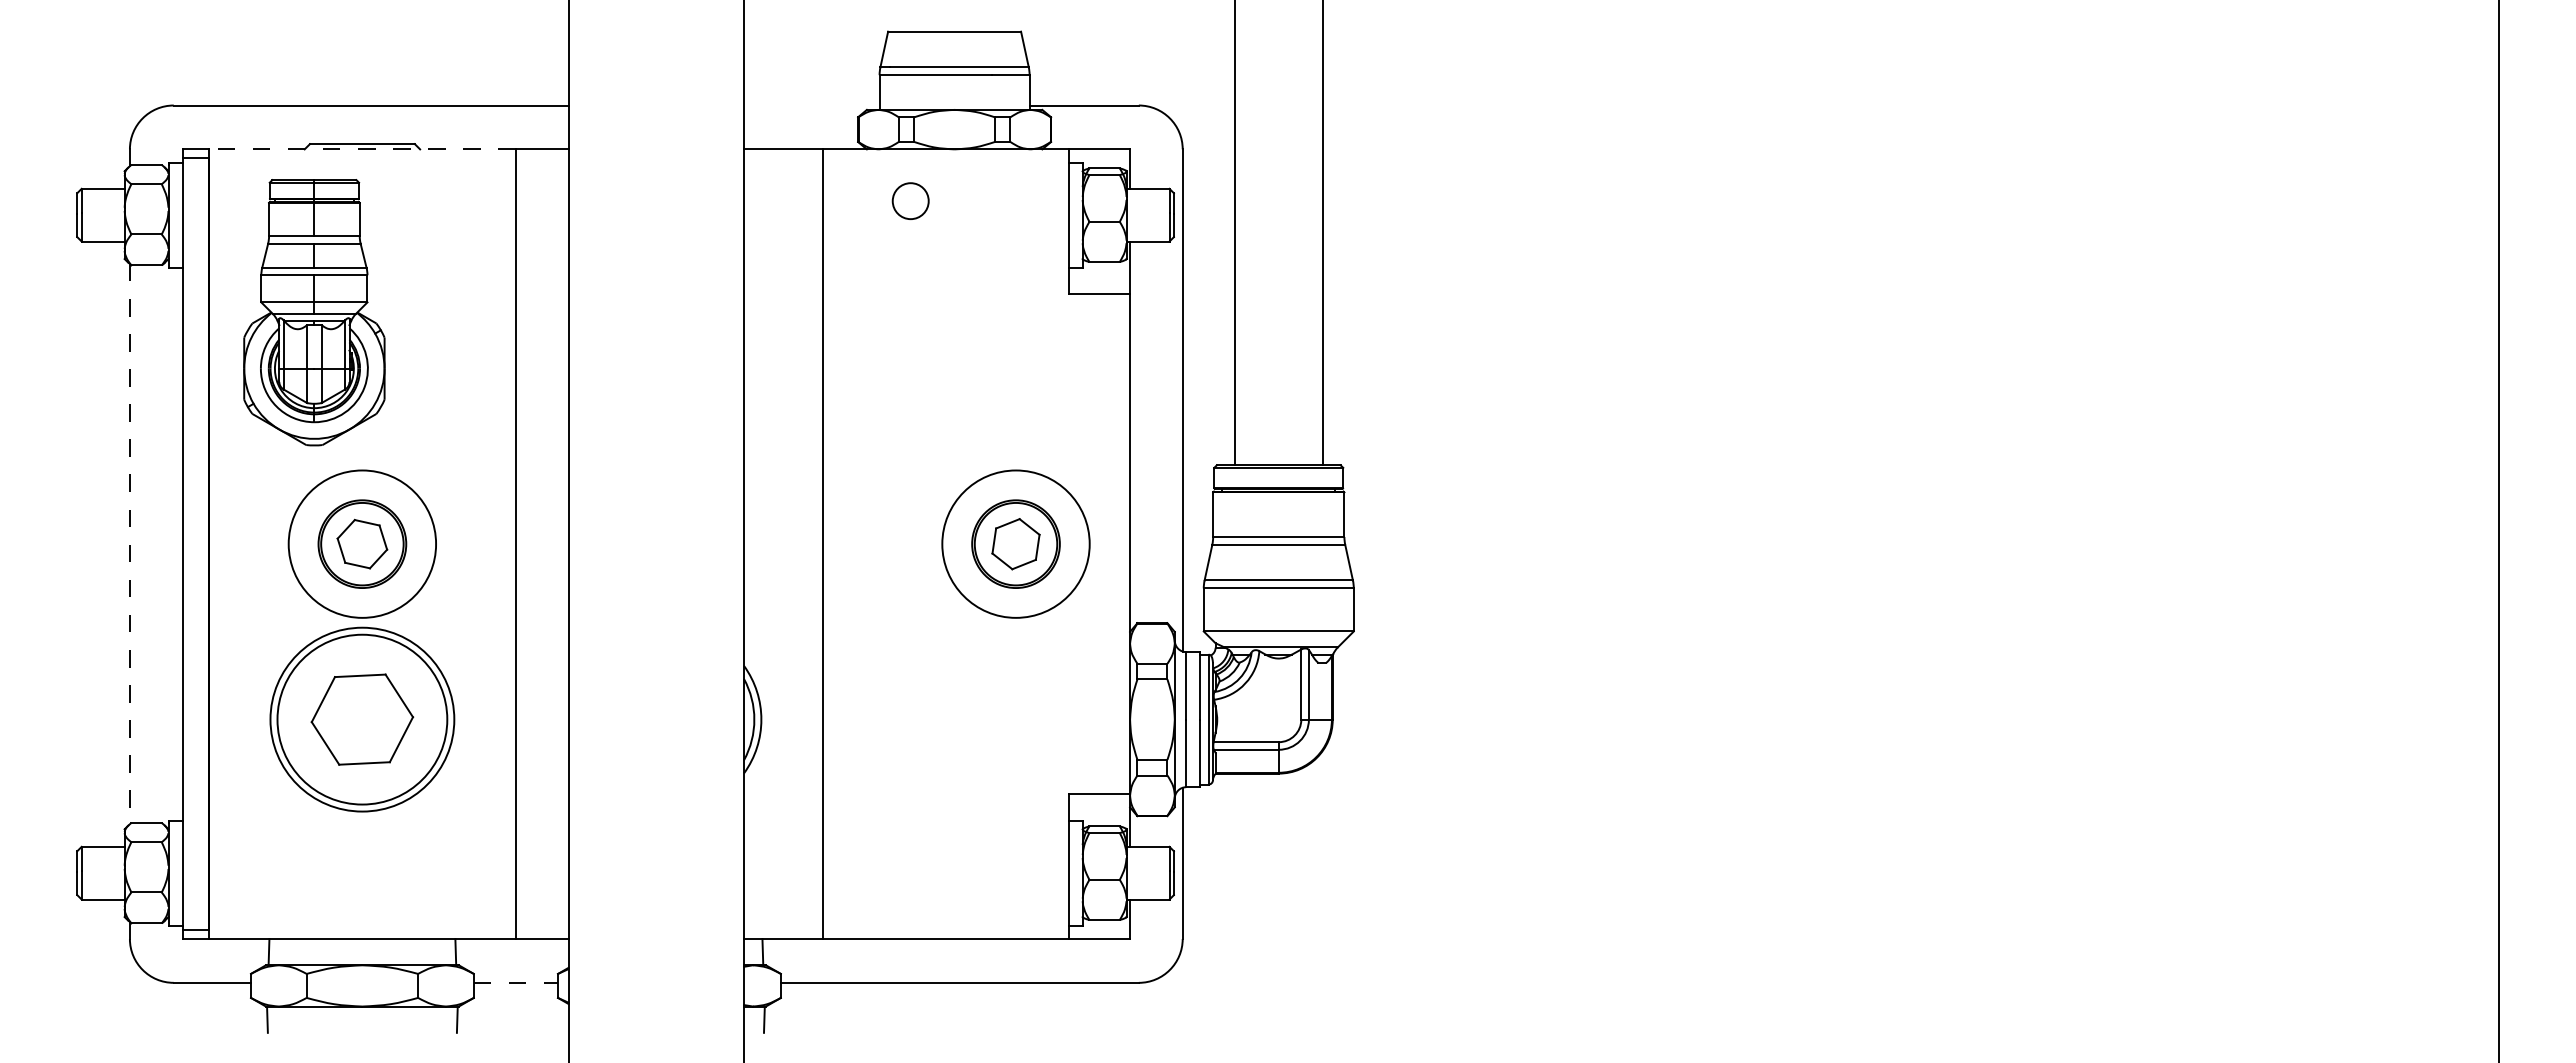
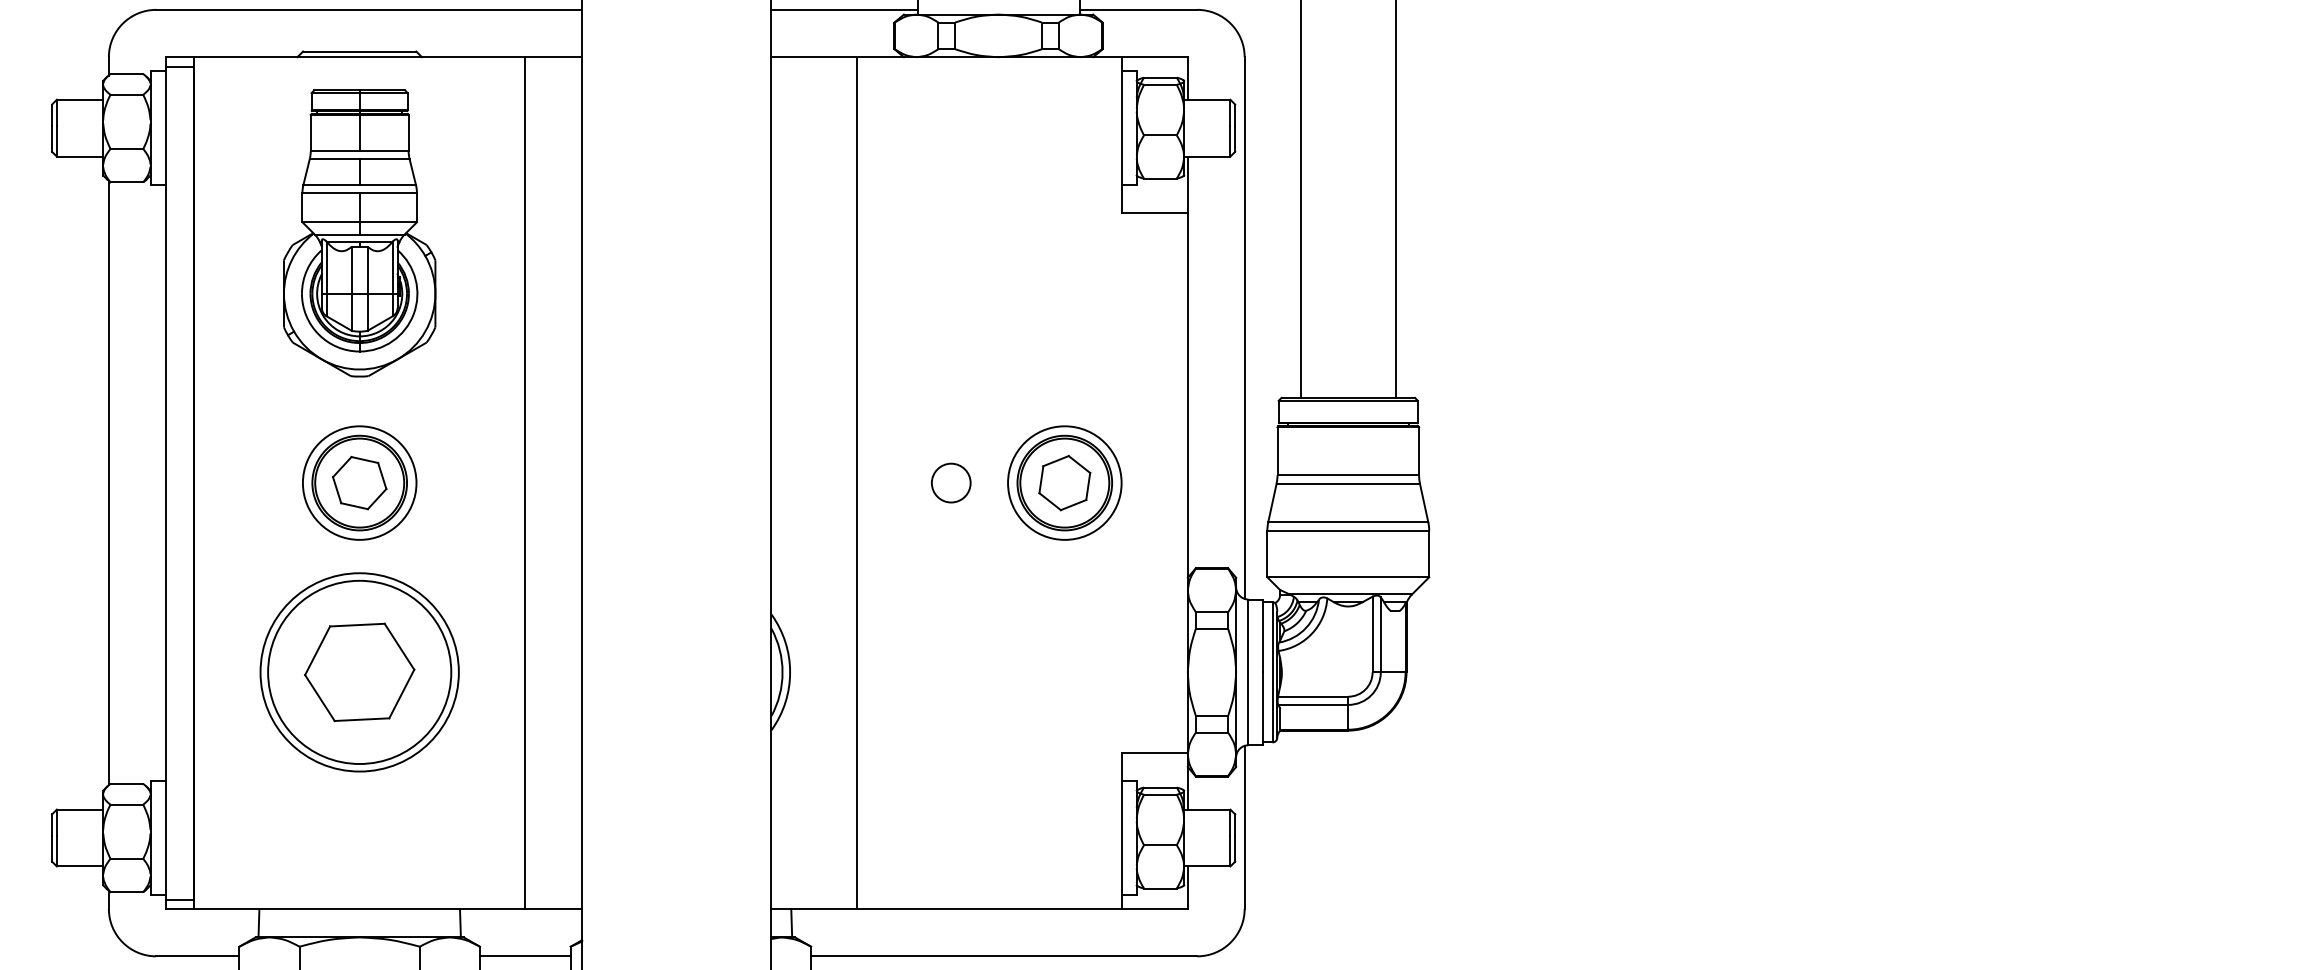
line: (811, 105) -> (844, 9), added
line: (362, 149) -> (359, 57), dashed -> solid
circle: (910, 200) -> (950, 482), moved
part: (314, 312) -> (359, 233), moved
circle: (362, 543) -> (359, 482), size x0.71
circle: (1015, 543) -> (1064, 482), size x0.71
line: (129, 544) -> (108, 483), dashed -> solid
line: (516, 982) -> (525, 955), dashed -> solid

